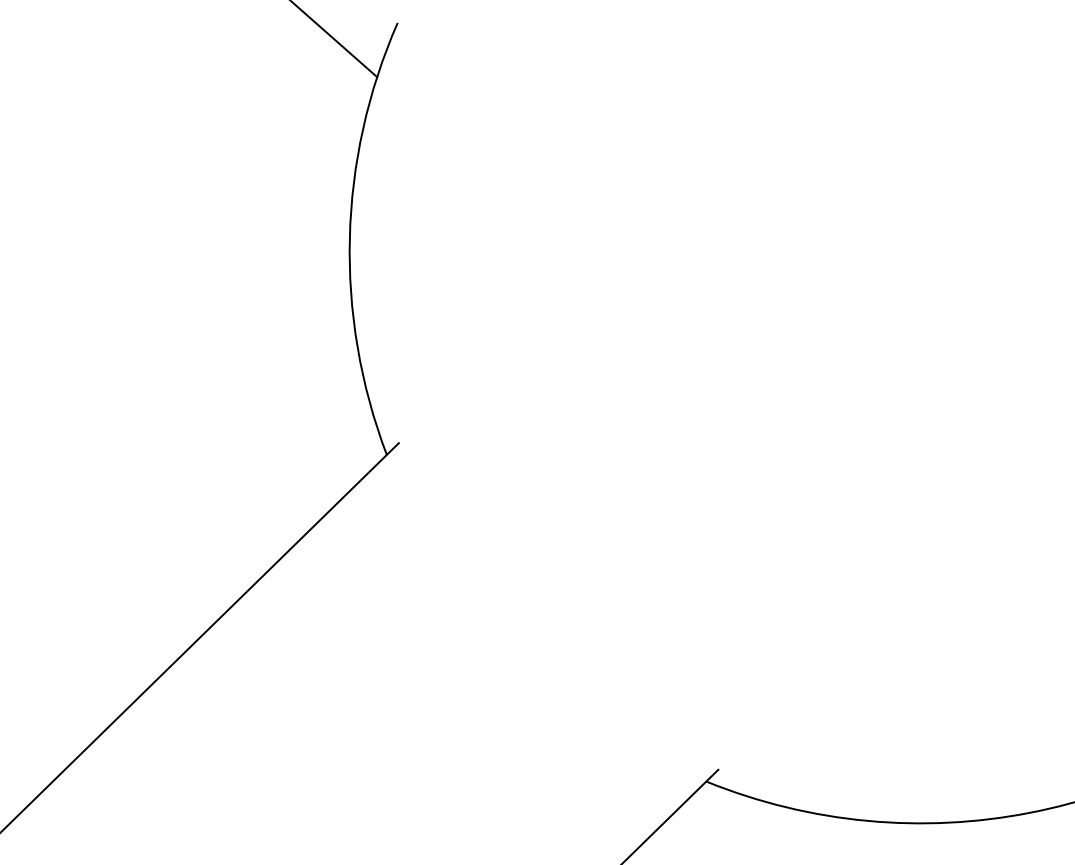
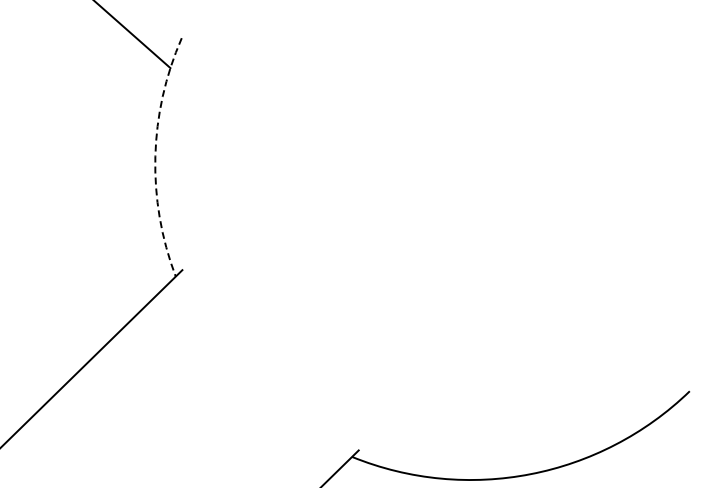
arc: (350, 237) -> (155, 156), solid -> dashed

